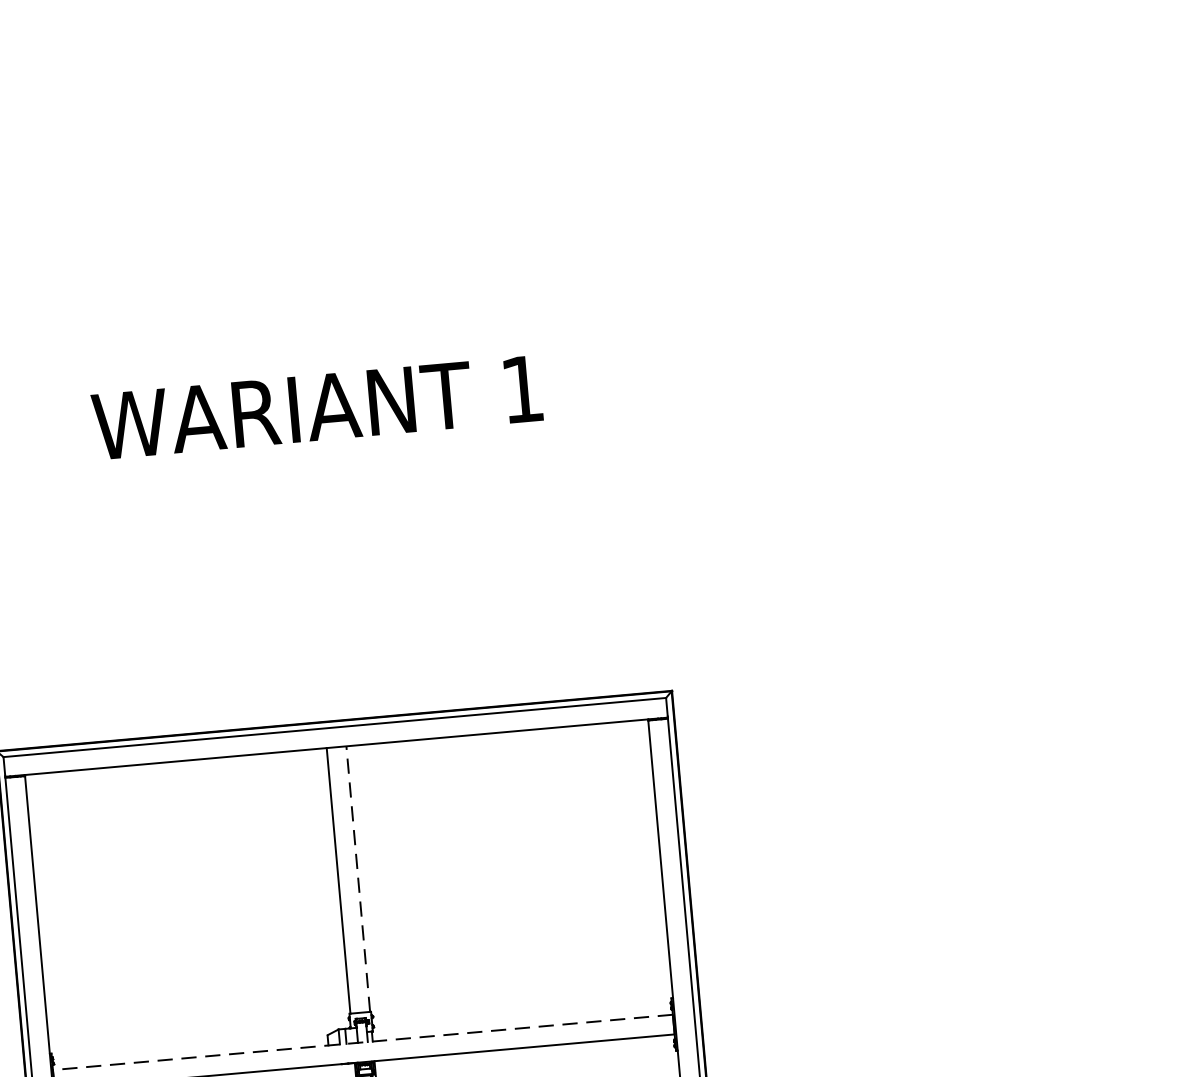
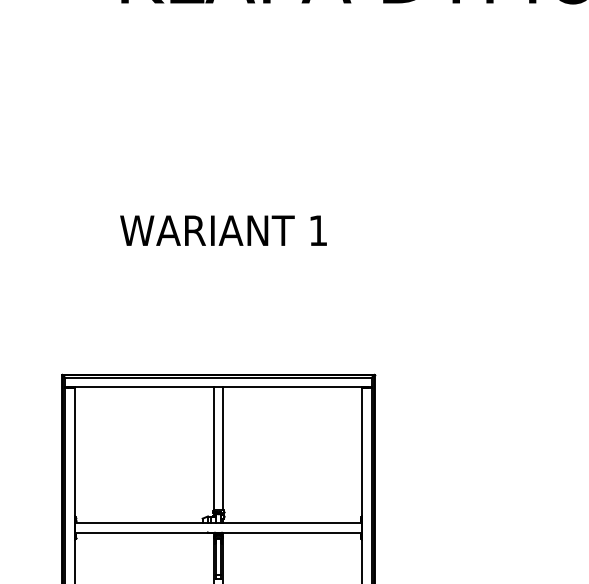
line: (359, 877) -> (223, 447), dashed -> solid
line: (362, 1042) -> (218, 523), dashed -> solid

